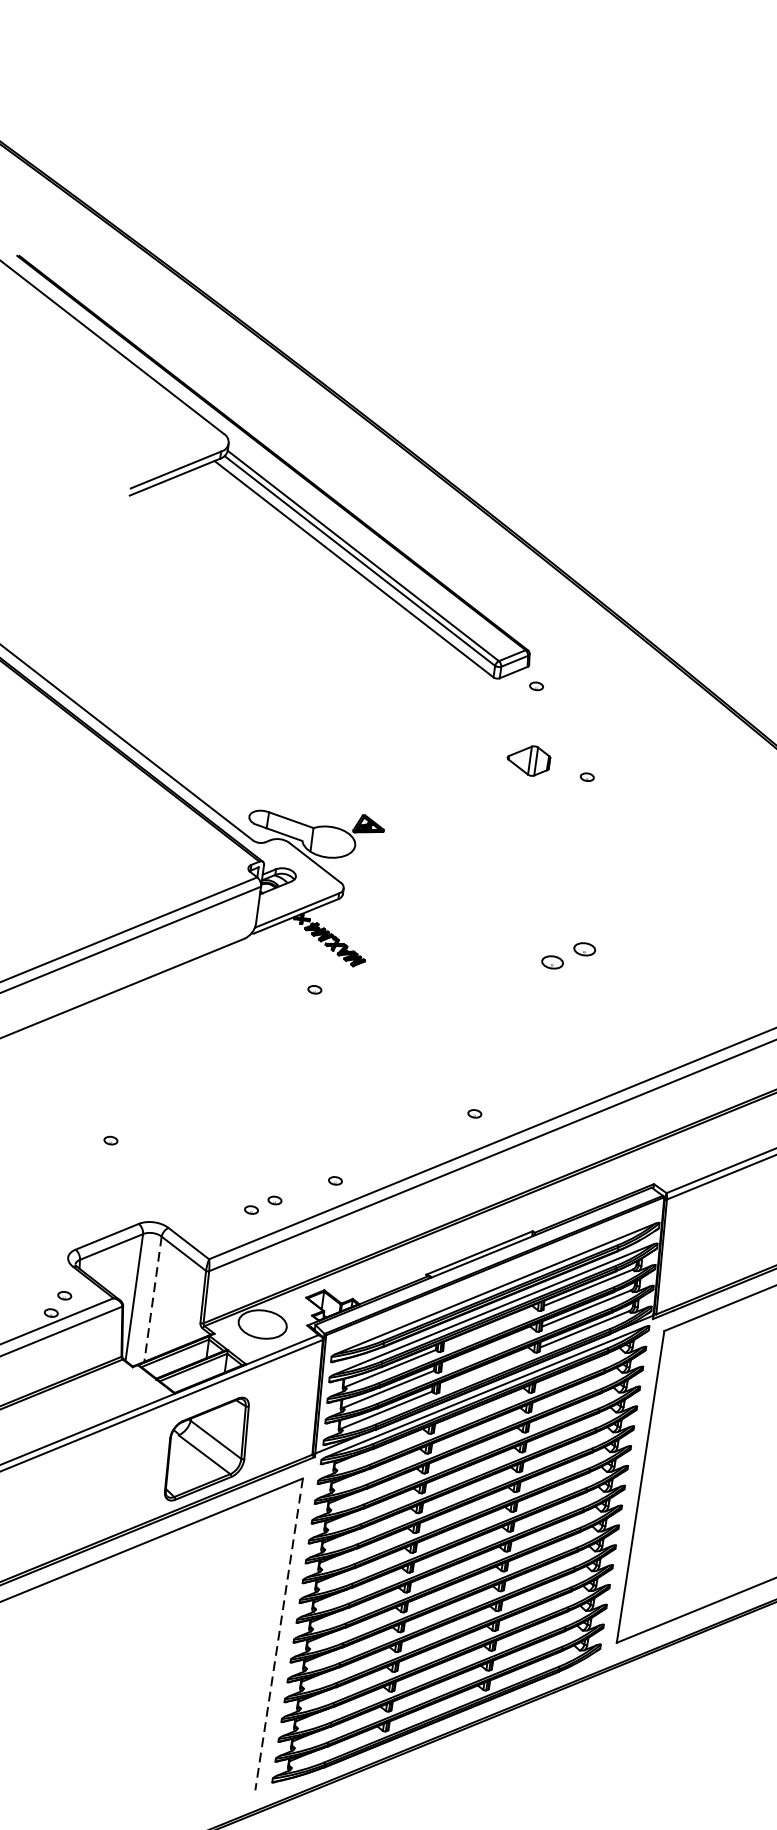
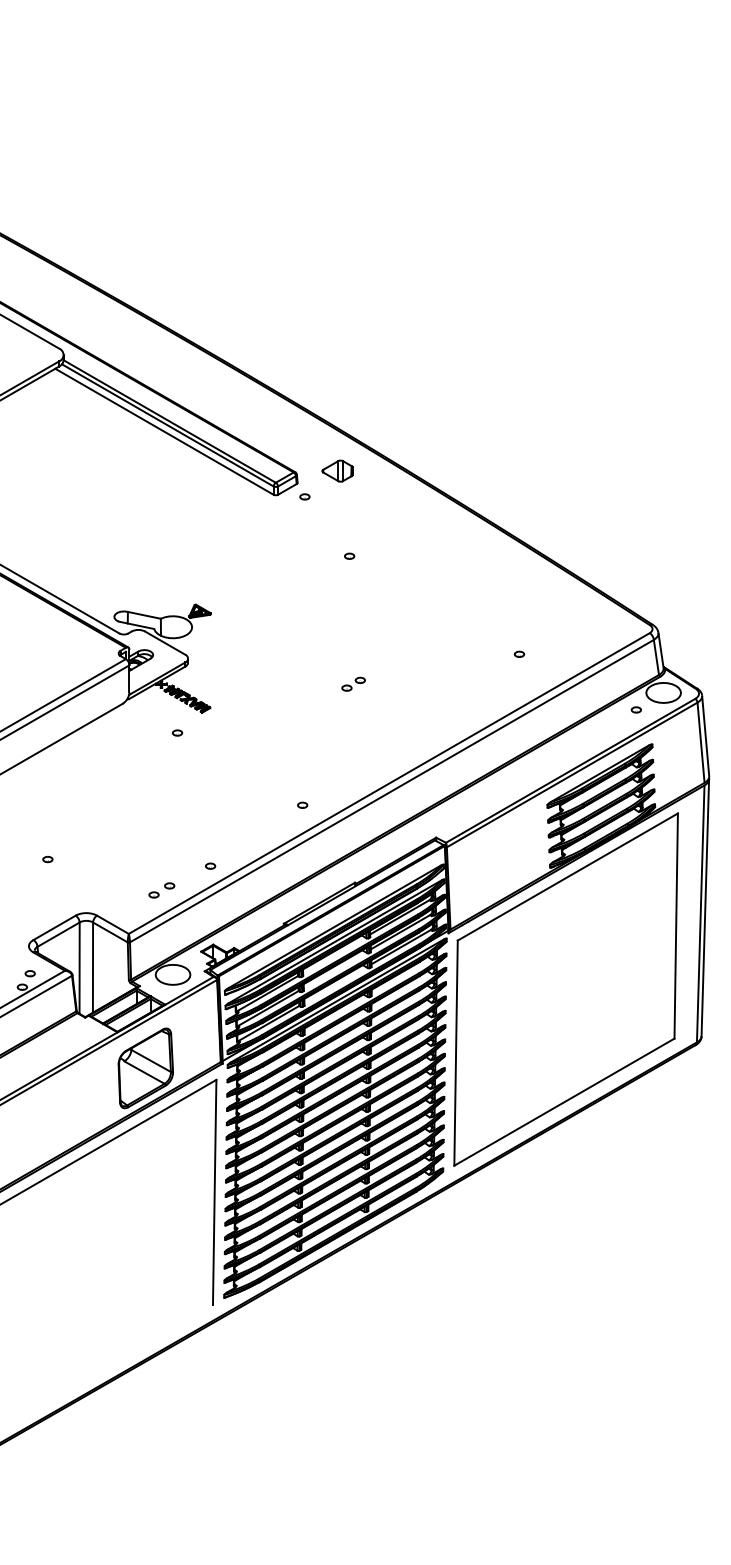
part: (528, 759) -> (337, 470), moved
part: (568, 954) -> (353, 683), size x0.62
line: (153, 1300) -> (93, 968), dashed -> solid
line: (278, 1634) -> (214, 1192), dashed -> solid

